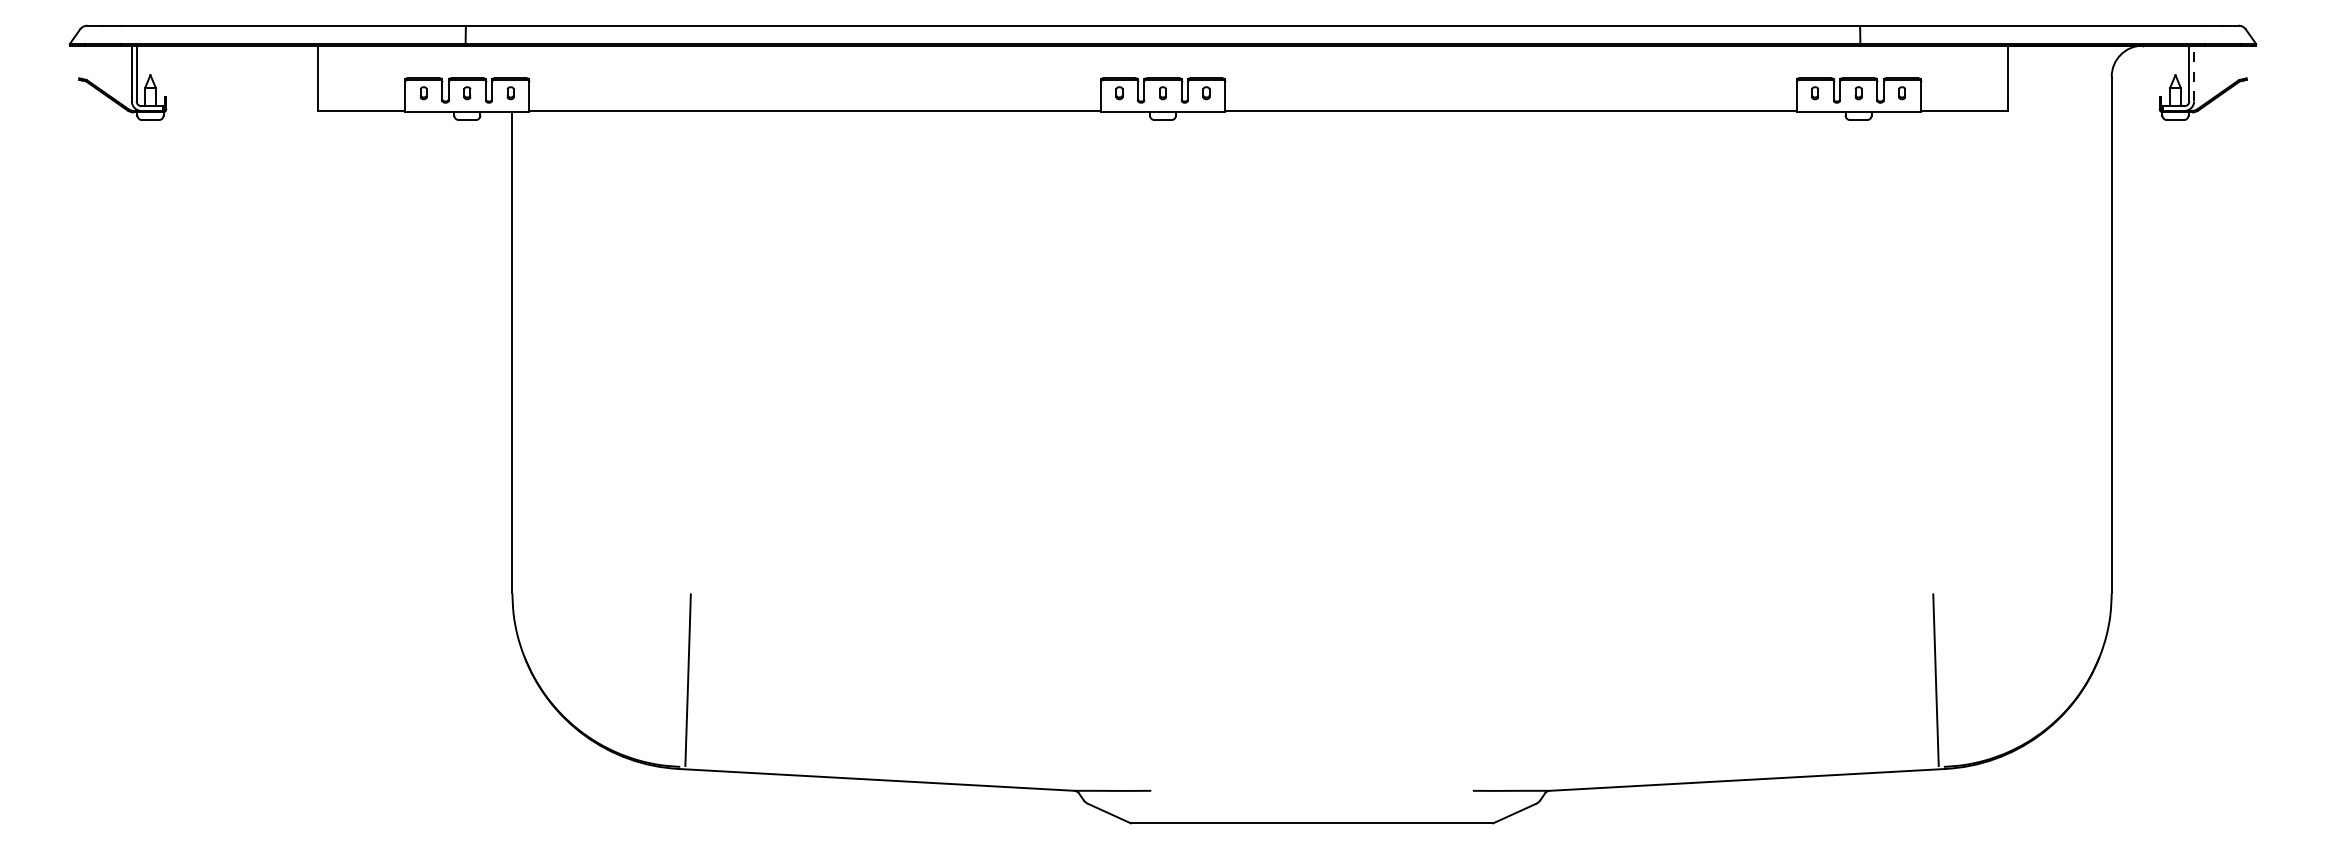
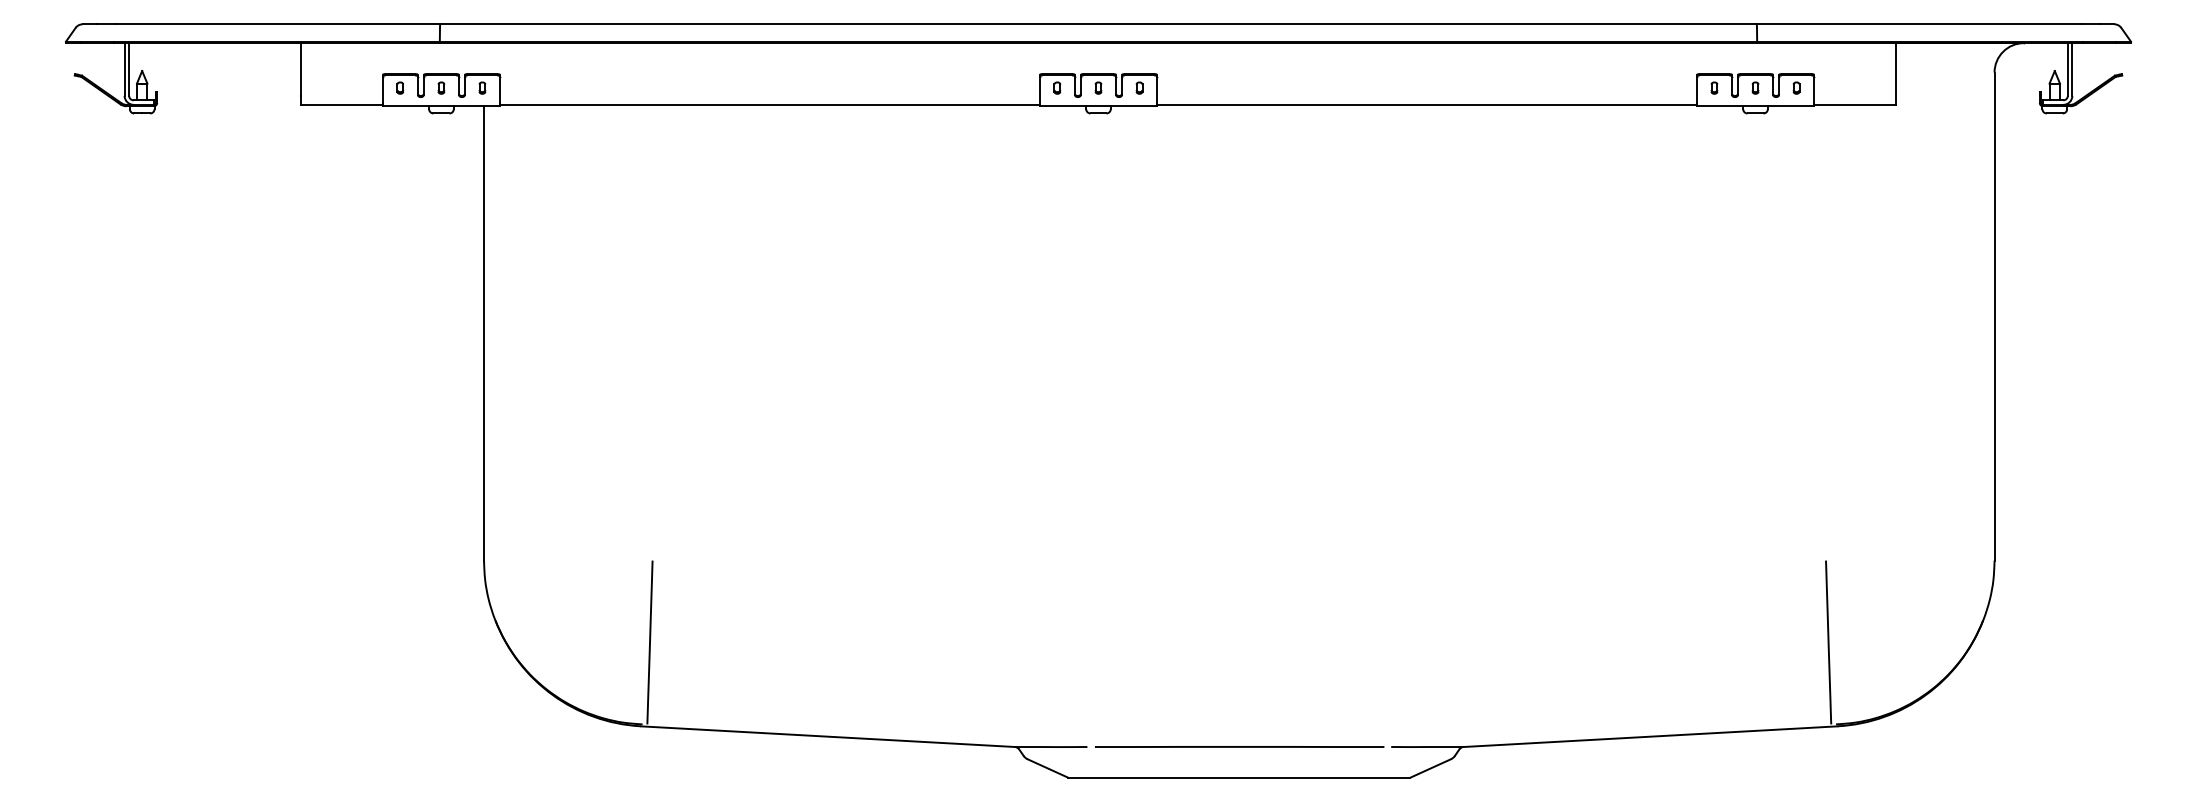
line: (2194, 73) -> (2072, 69), dashed -> solid
line: (1312, 790) -> (1239, 746), added

